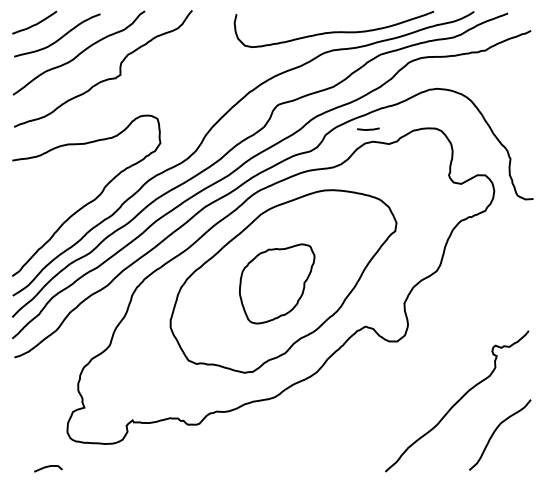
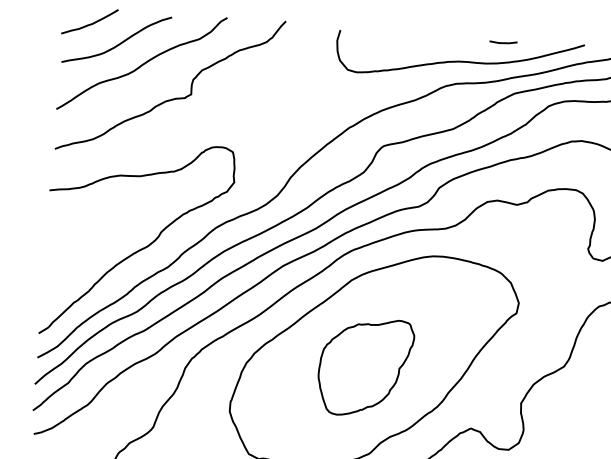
line: (369, 128) -> (504, 41), moved

